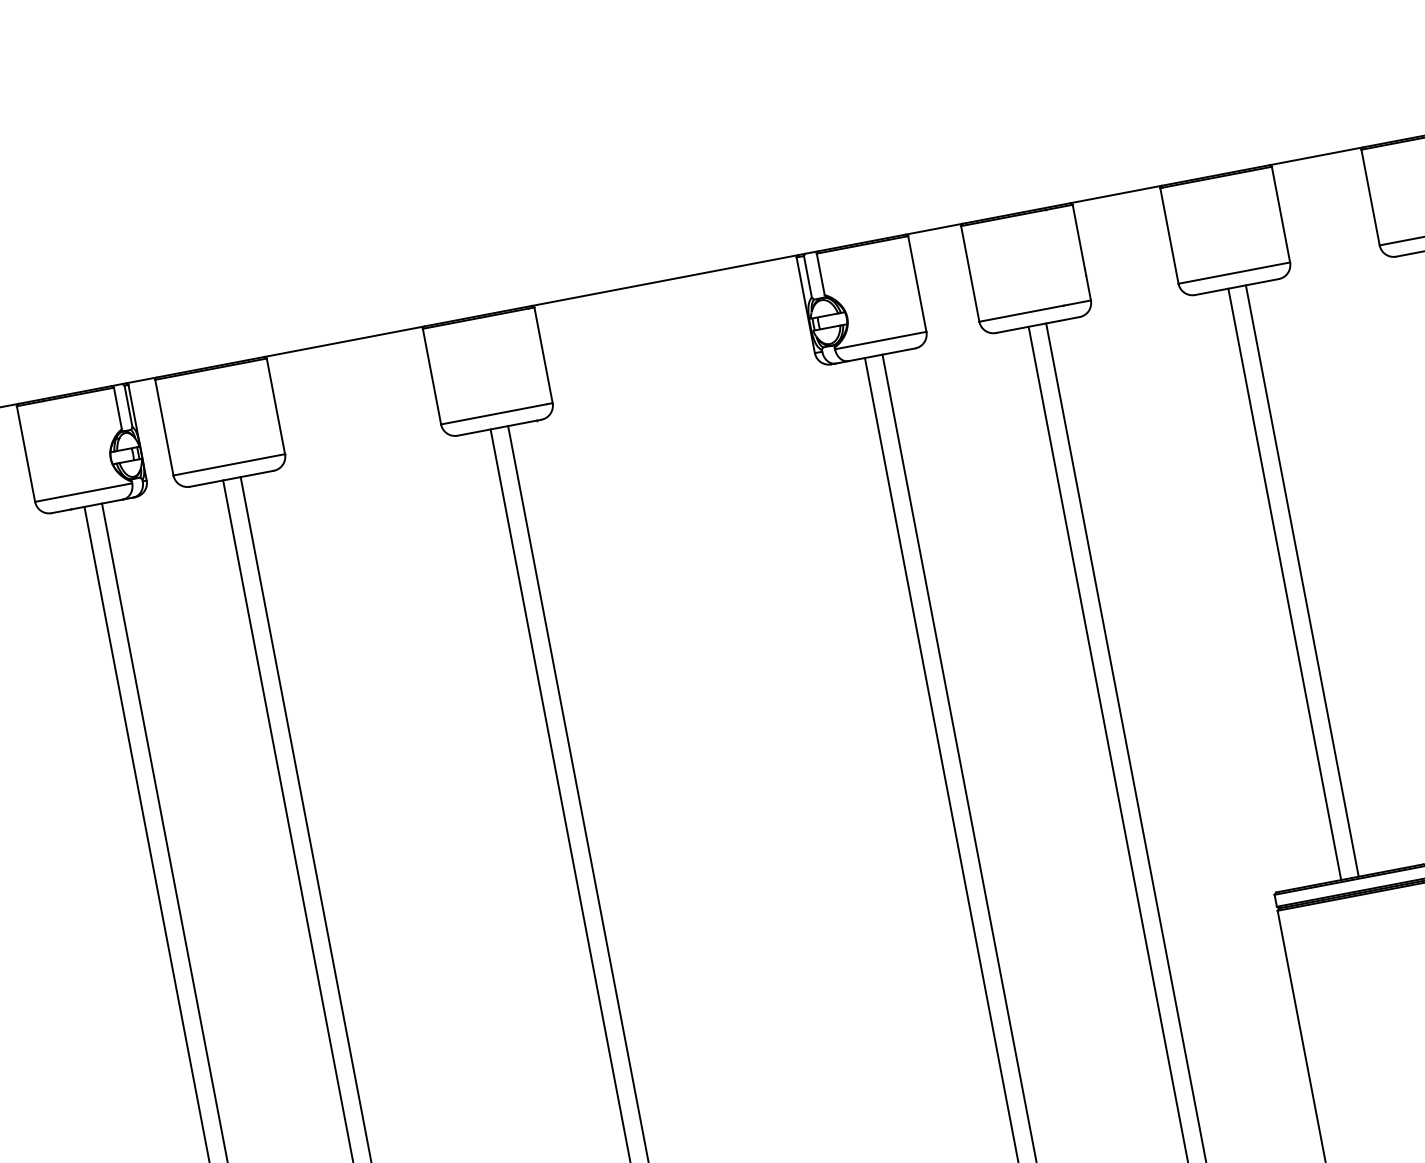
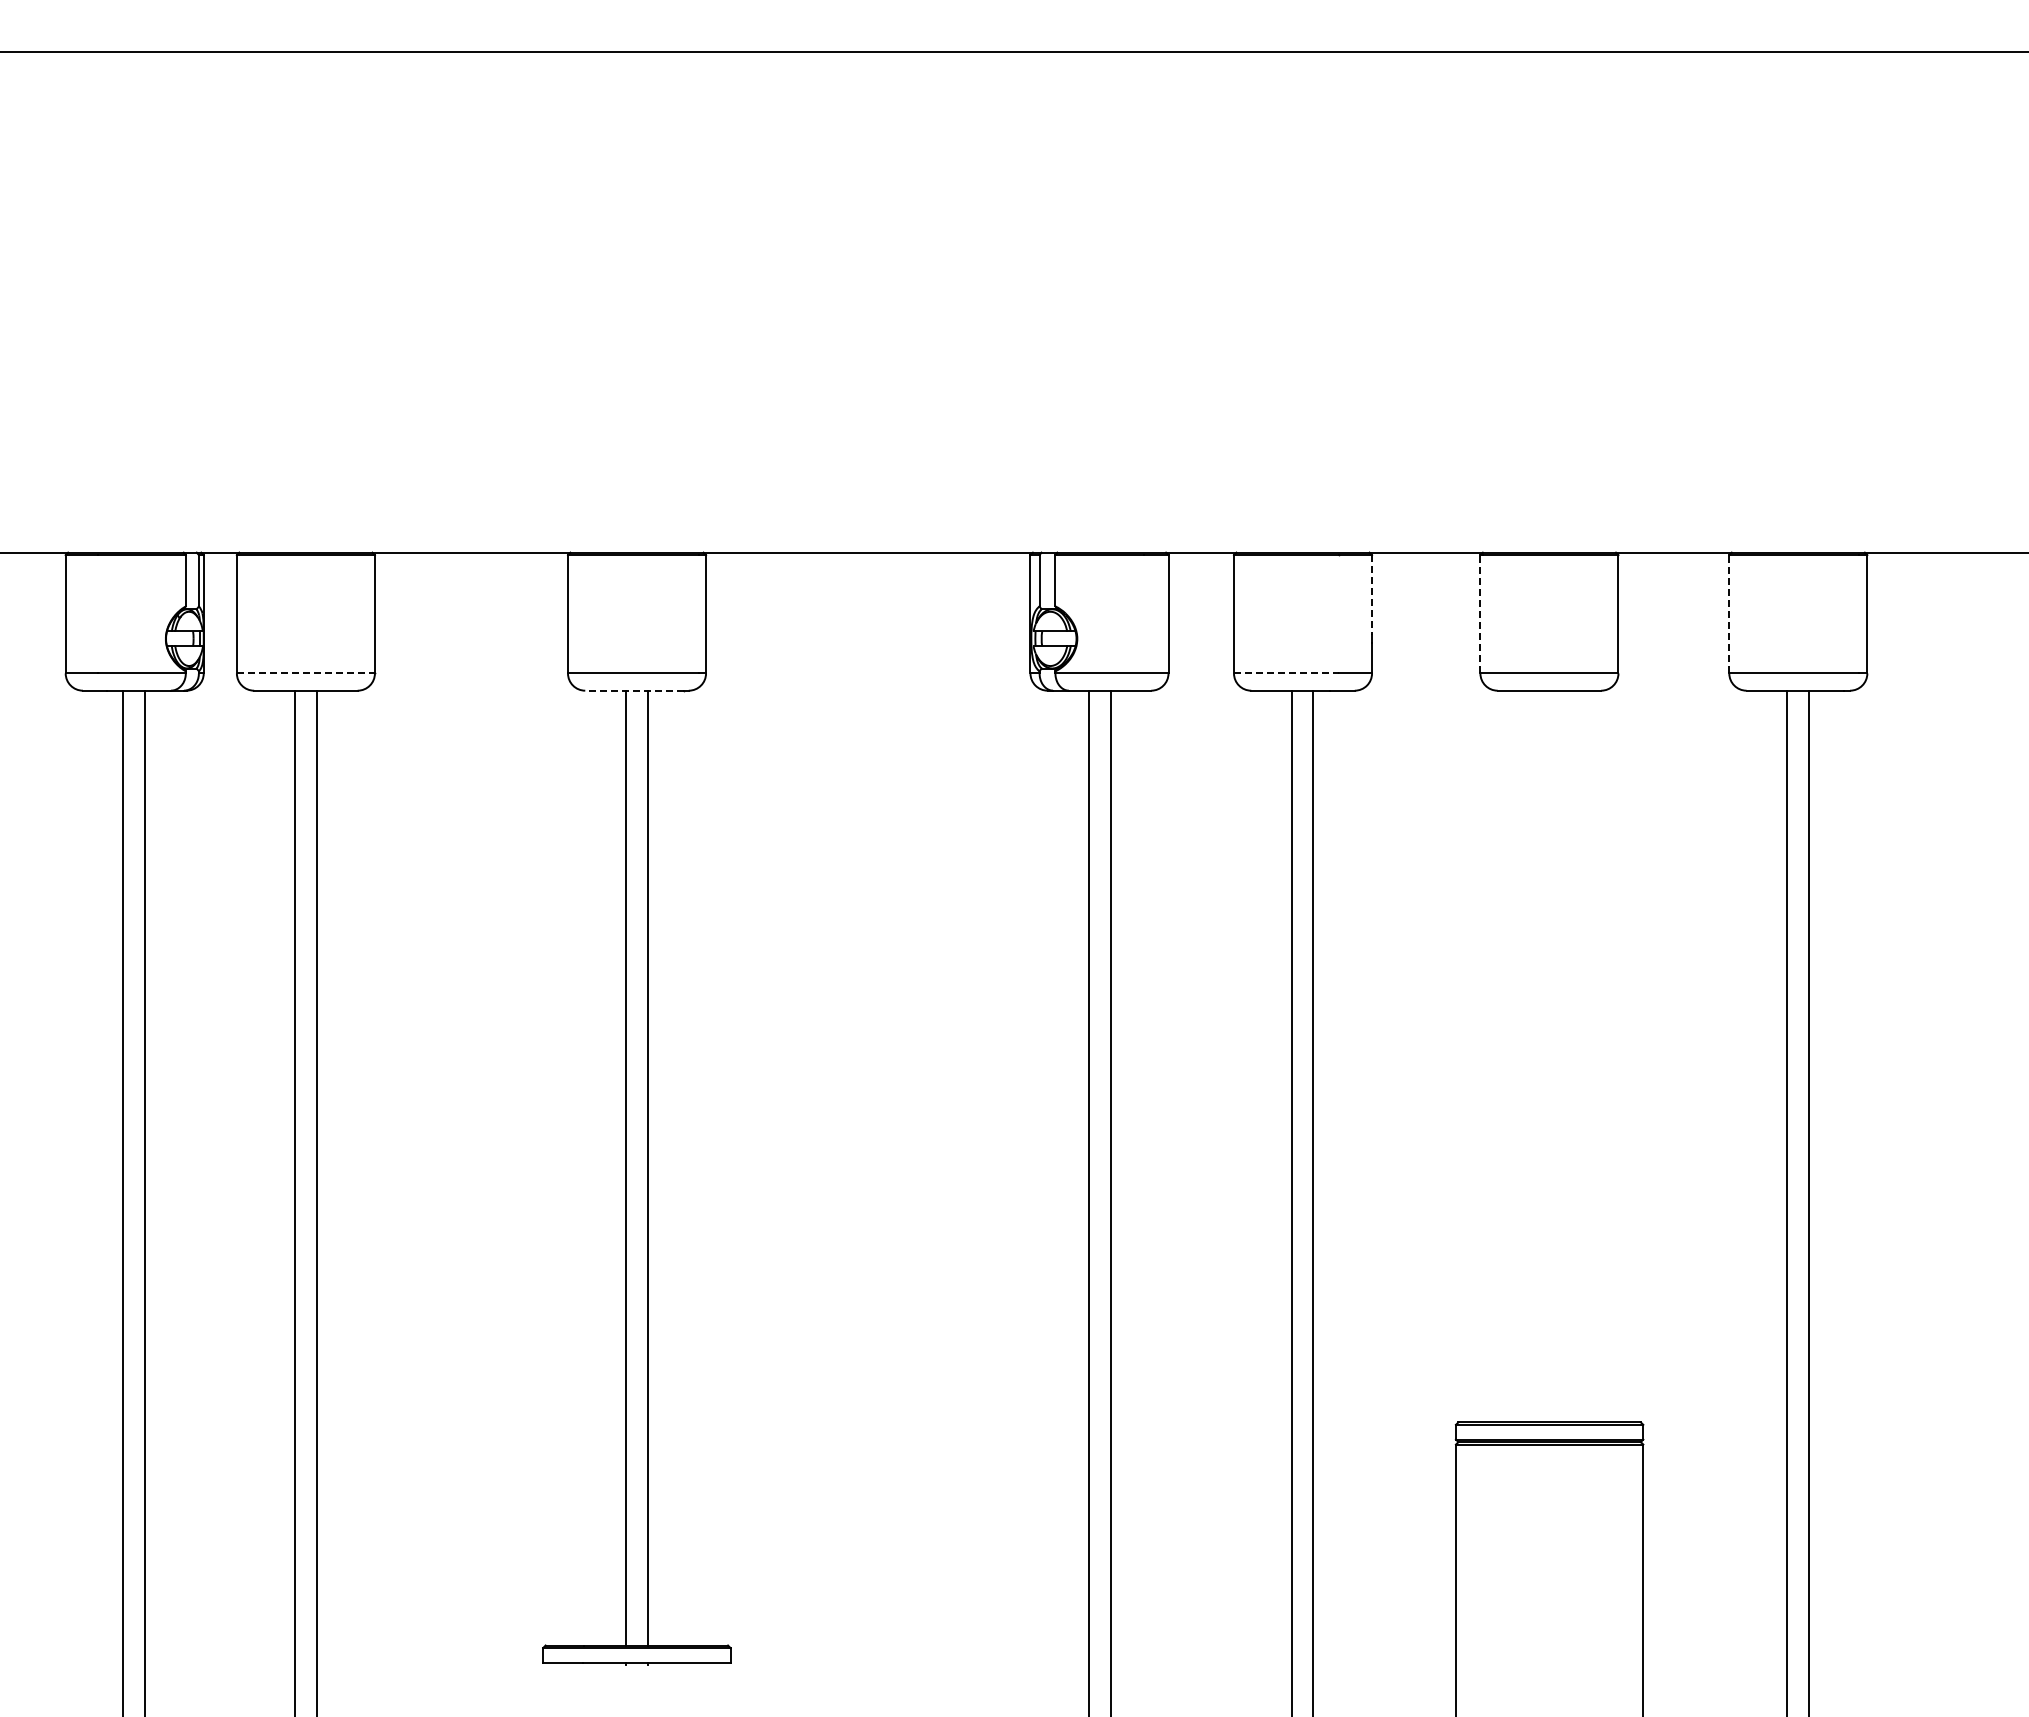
line: (1370, 196) -> (1729, 613), solid -> dashed
line: (1169, 235) -> (1480, 613), solid -> dashed
line: (1079, 237) -> (1372, 595), solid -> dashed
line: (1021, 313) -> (1286, 673), solid -> dashed
line: (496, 428) -> (633, 690), solid -> dashed
line: (229, 464) -> (306, 673), solid -> dashed
line: (1302, 581) -> (1560, 1056), removed
line: (1284, 584) -> (1538, 1056), removed

